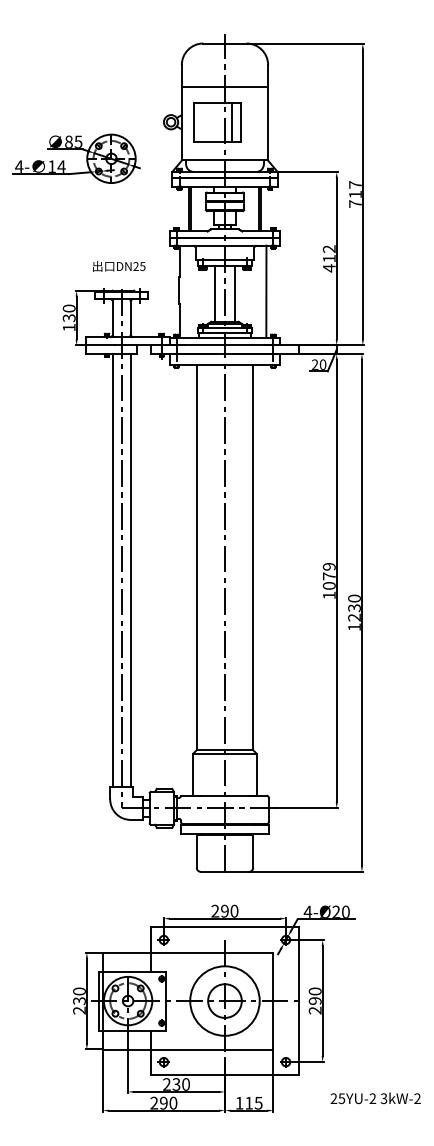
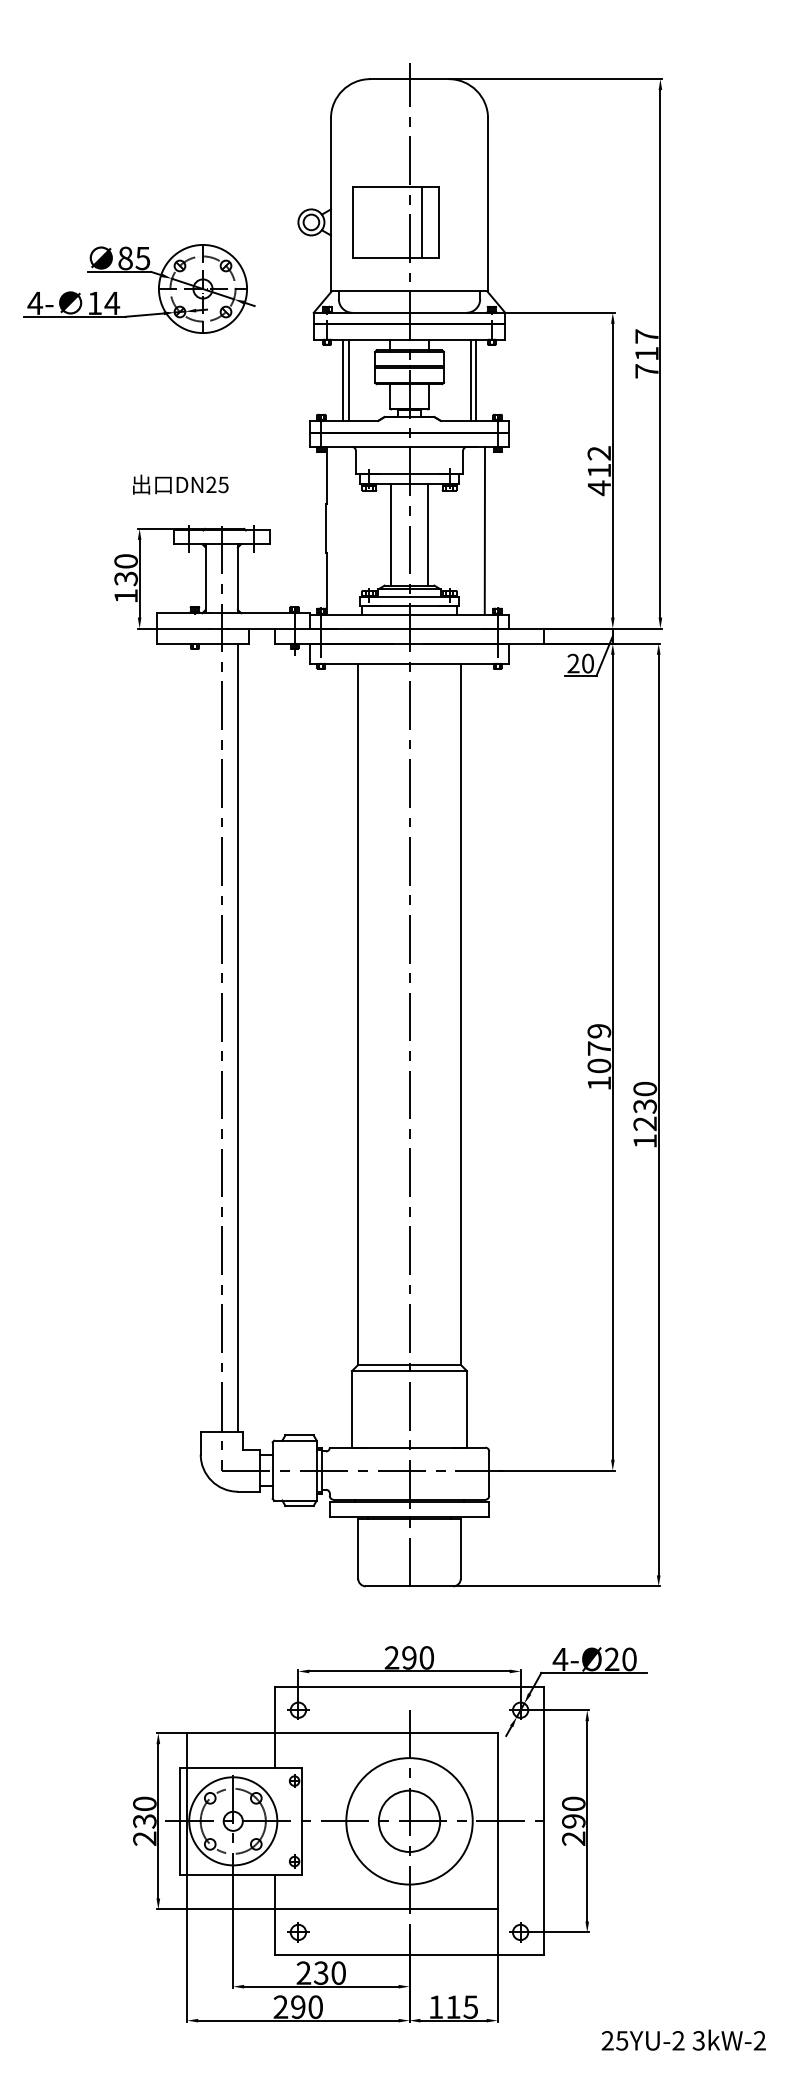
line: (224, 87) -> (408, 159), removed
text: (119, 266) -> (181, 484), moved
line: (112, 570) -> (204, 1037), removed
text: (375, 1098) -> (683, 2040), moved

